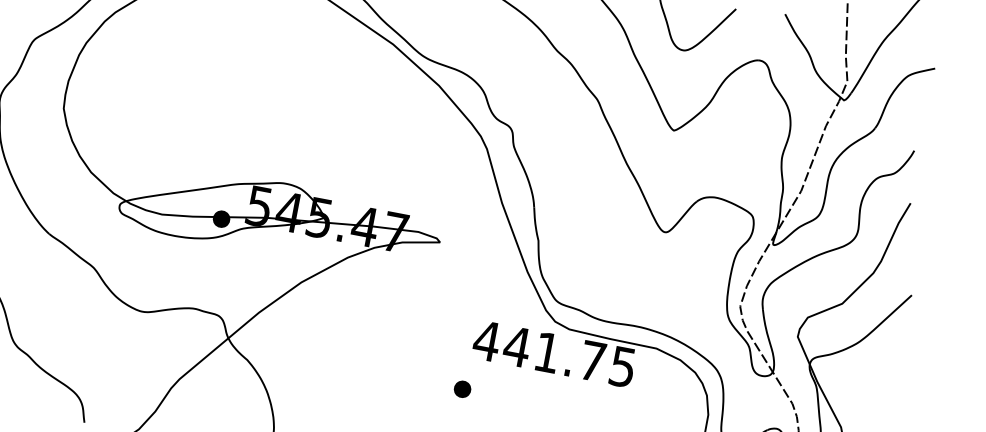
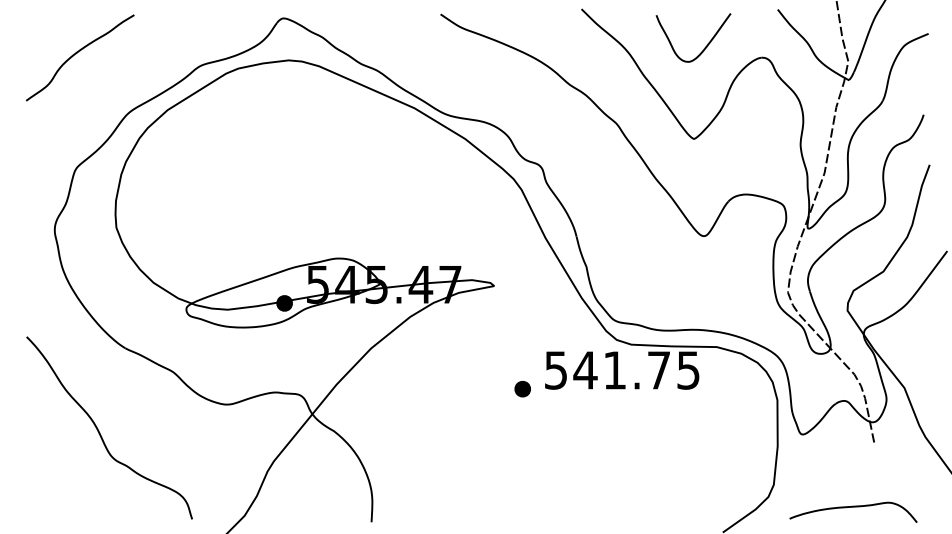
text: (486, 341) -> (555, 370), 441.75 -> 541.75
part: (462, 389) -> (522, 389), moved

